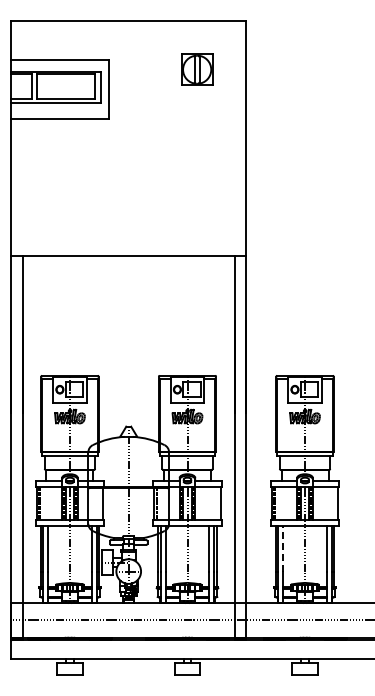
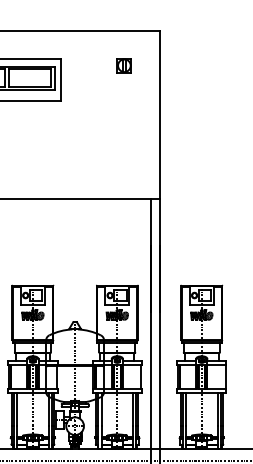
part: (197, 69) -> (124, 65), size x0.62
line: (283, 548) -> (186, 409), dashed -> solid

